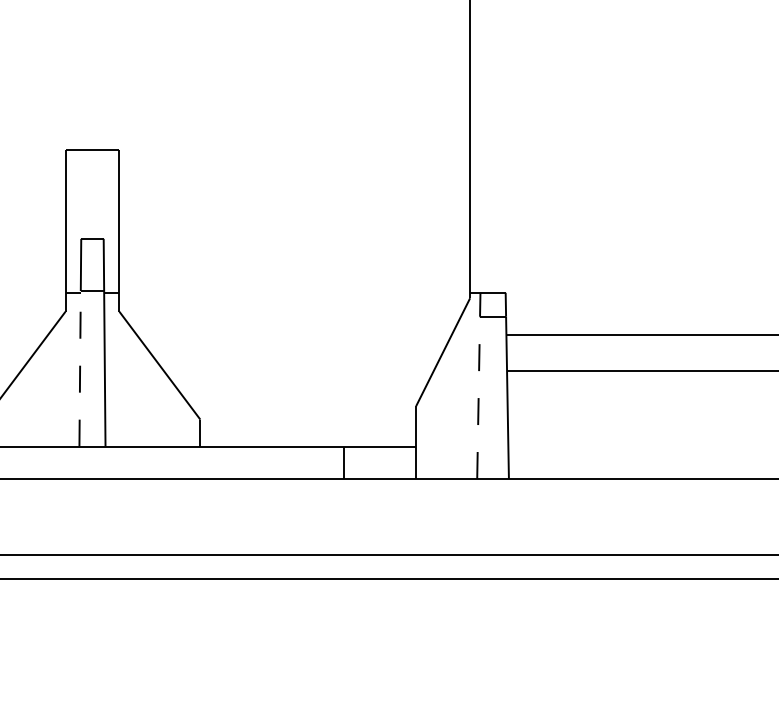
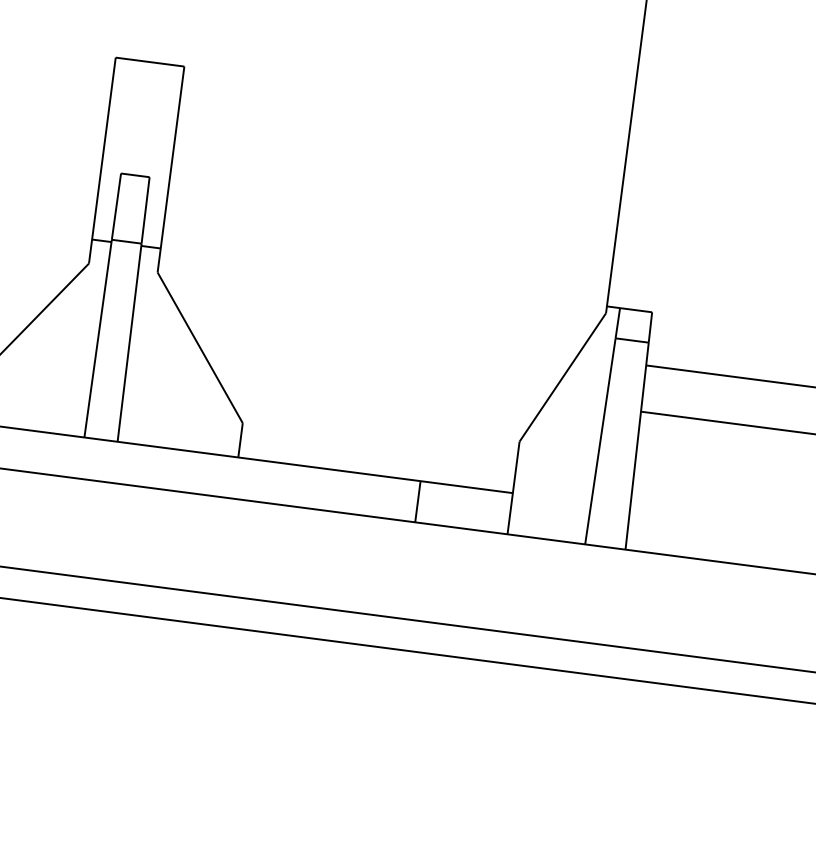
line: (80, 368) -> (98, 338), dashed -> solid
line: (478, 397) -> (600, 440), dashed -> solid

